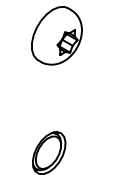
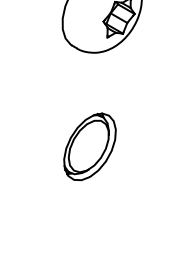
part: (49, 152) -> (90, 146), moved

